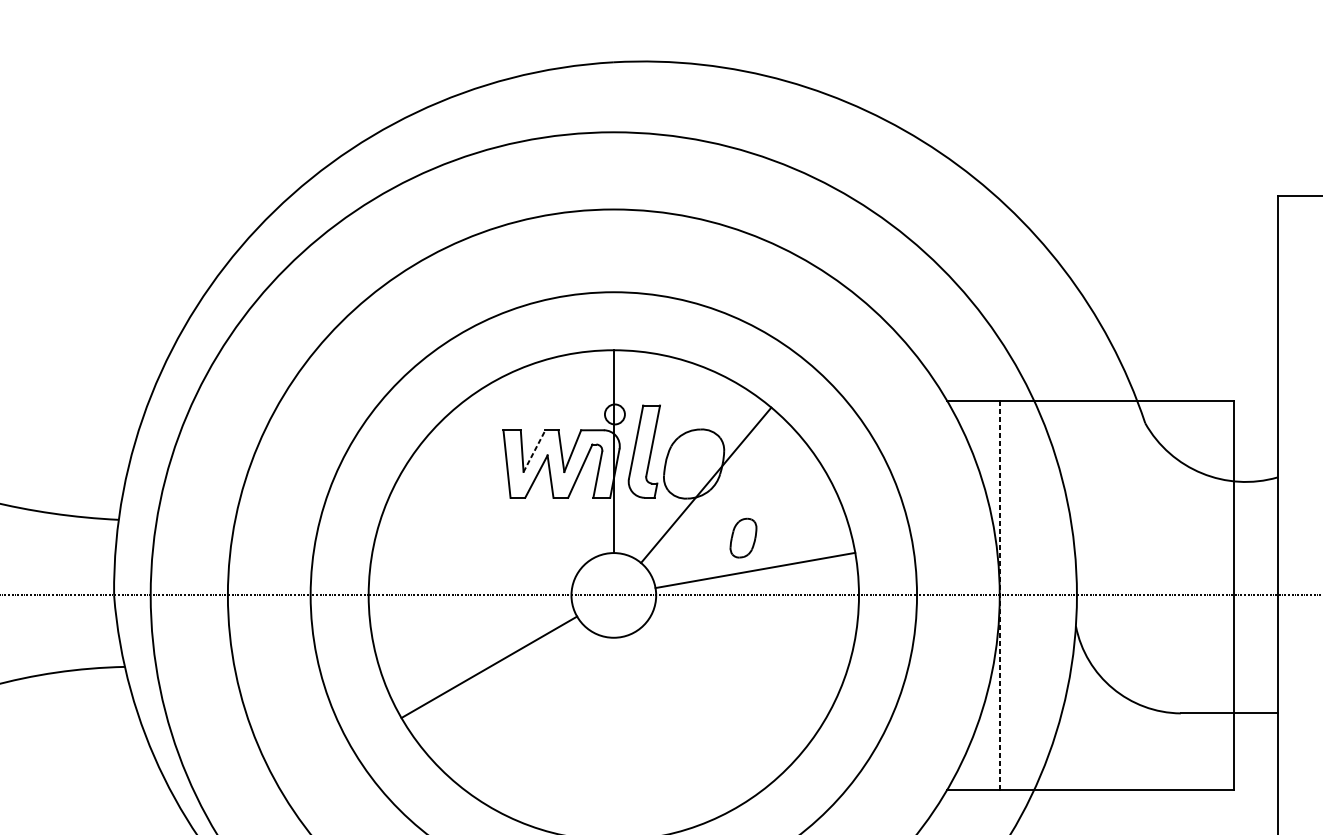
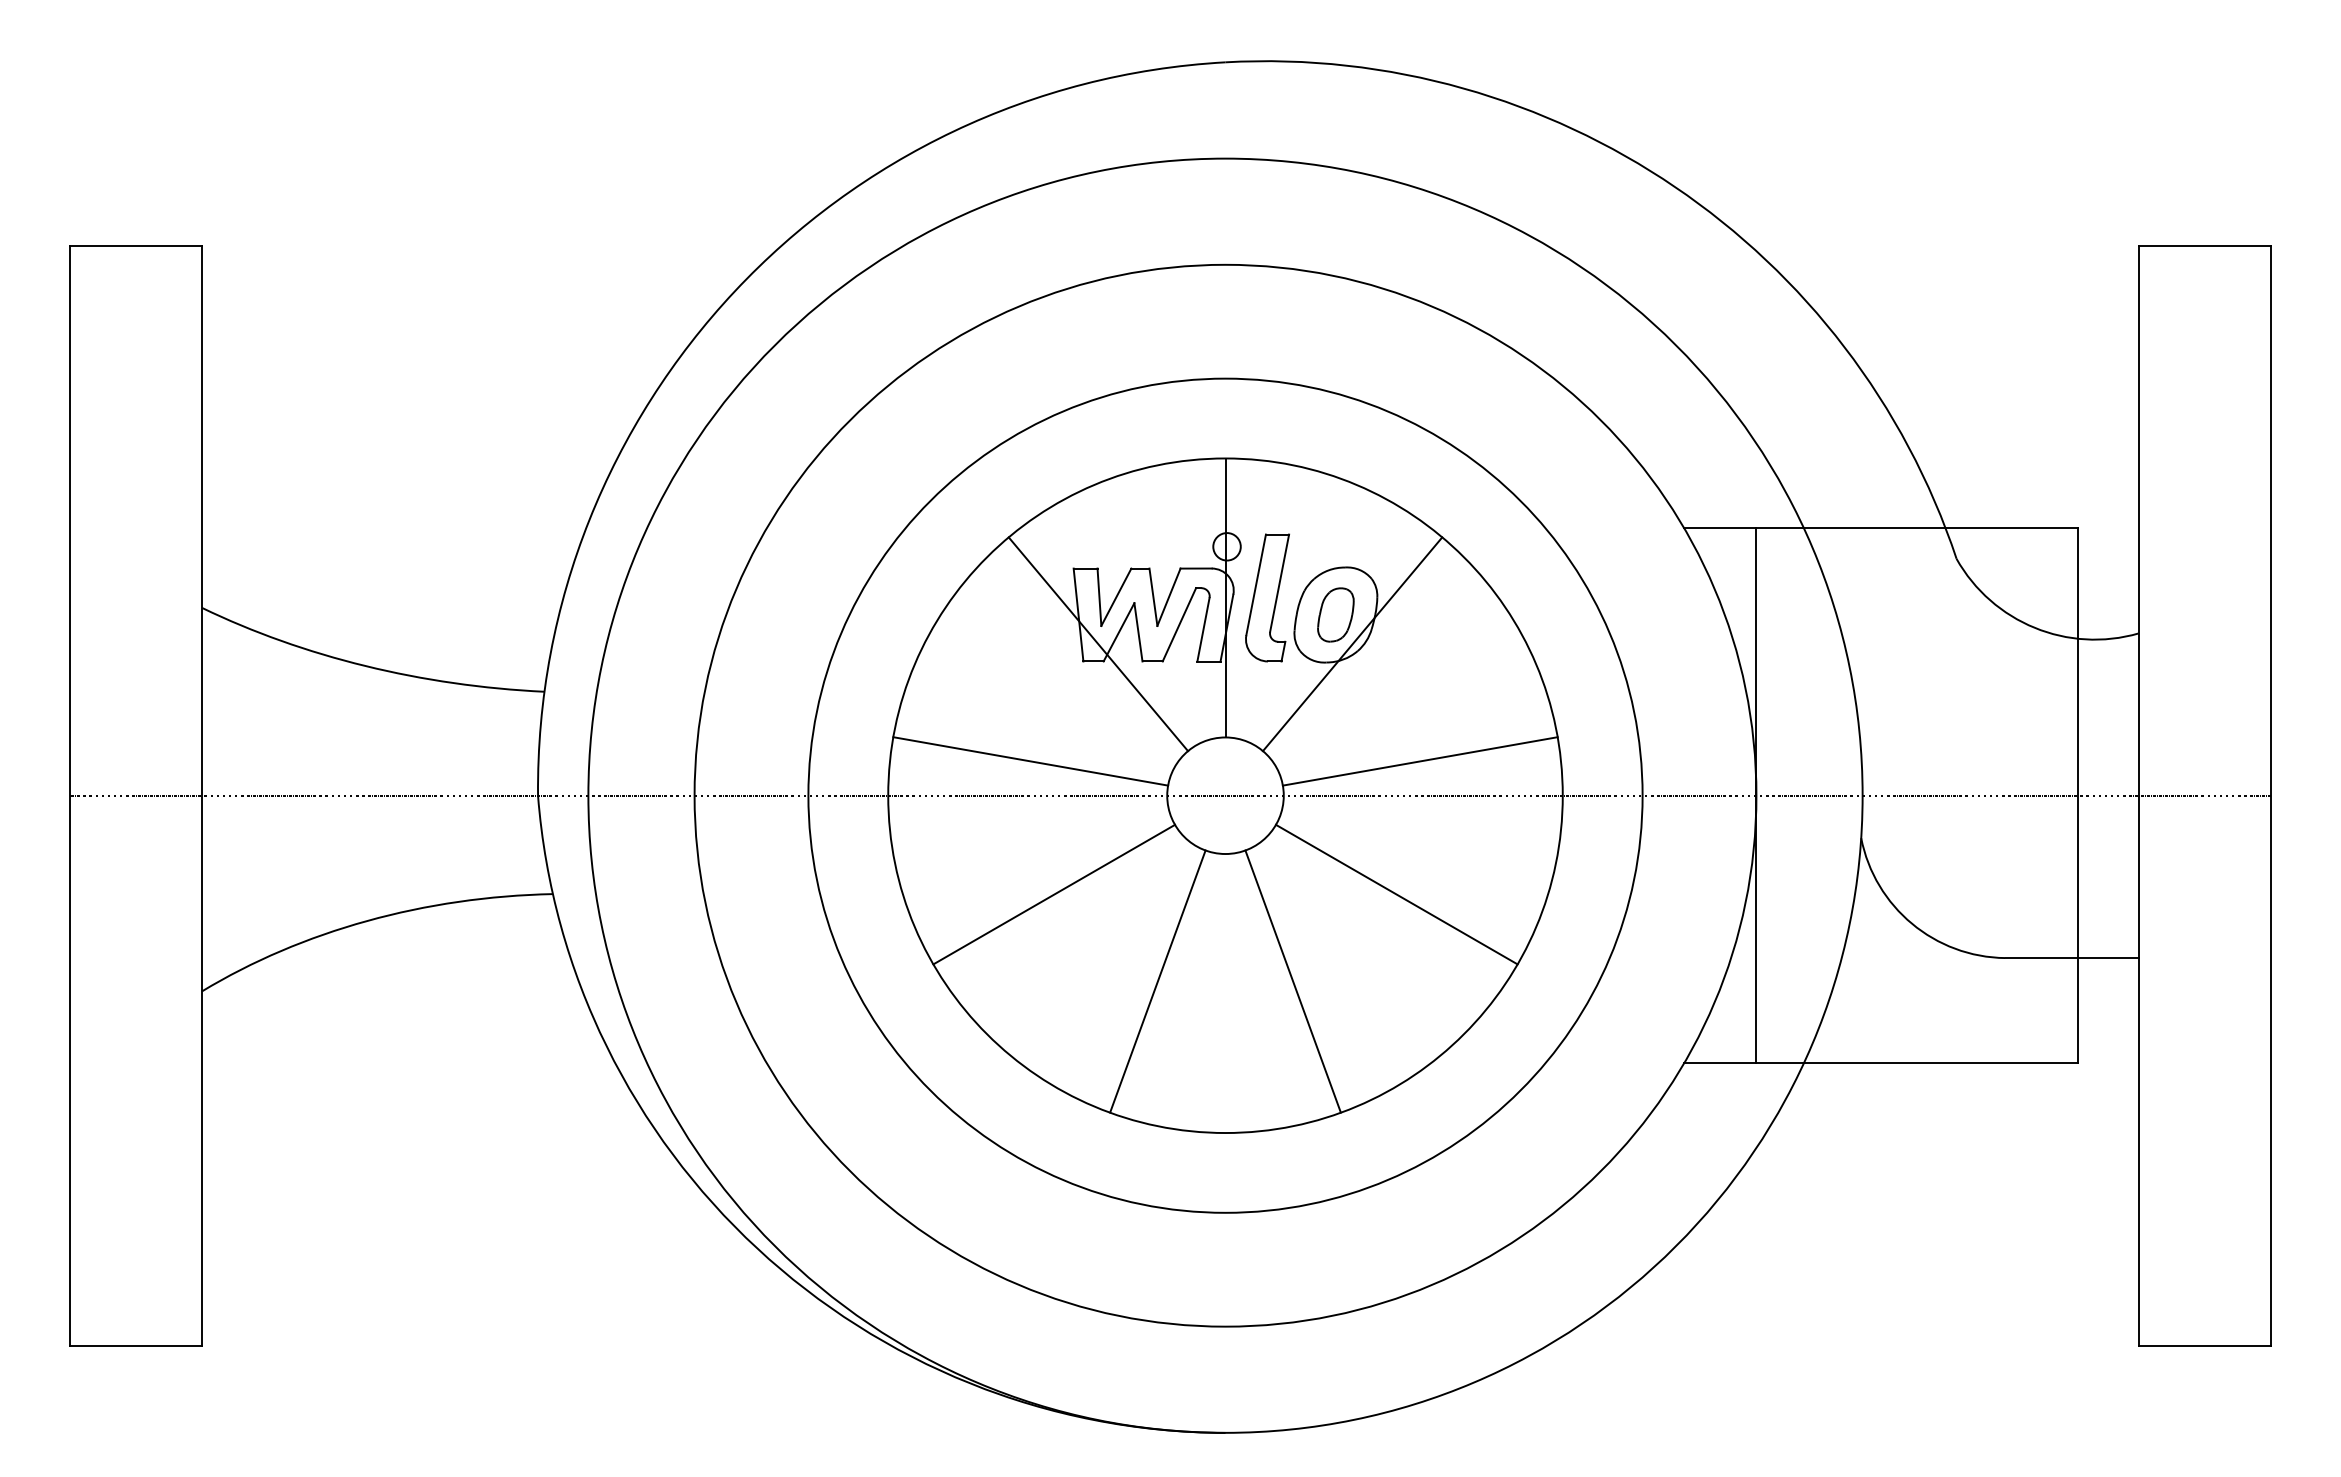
line: (534, 450) -> (1116, 596), dashed -> solid
line: (521, 485) -> (1098, 644), added
part: (743, 537) -> (1335, 614), moved
line: (472, 570) -> (1030, 761), added
line: (999, 595) -> (1756, 795), dashed -> solid
line: (738, 667) -> (1396, 894), added
line: (564, 730) -> (1157, 981), added
line: (662, 730) -> (1292, 981), added

